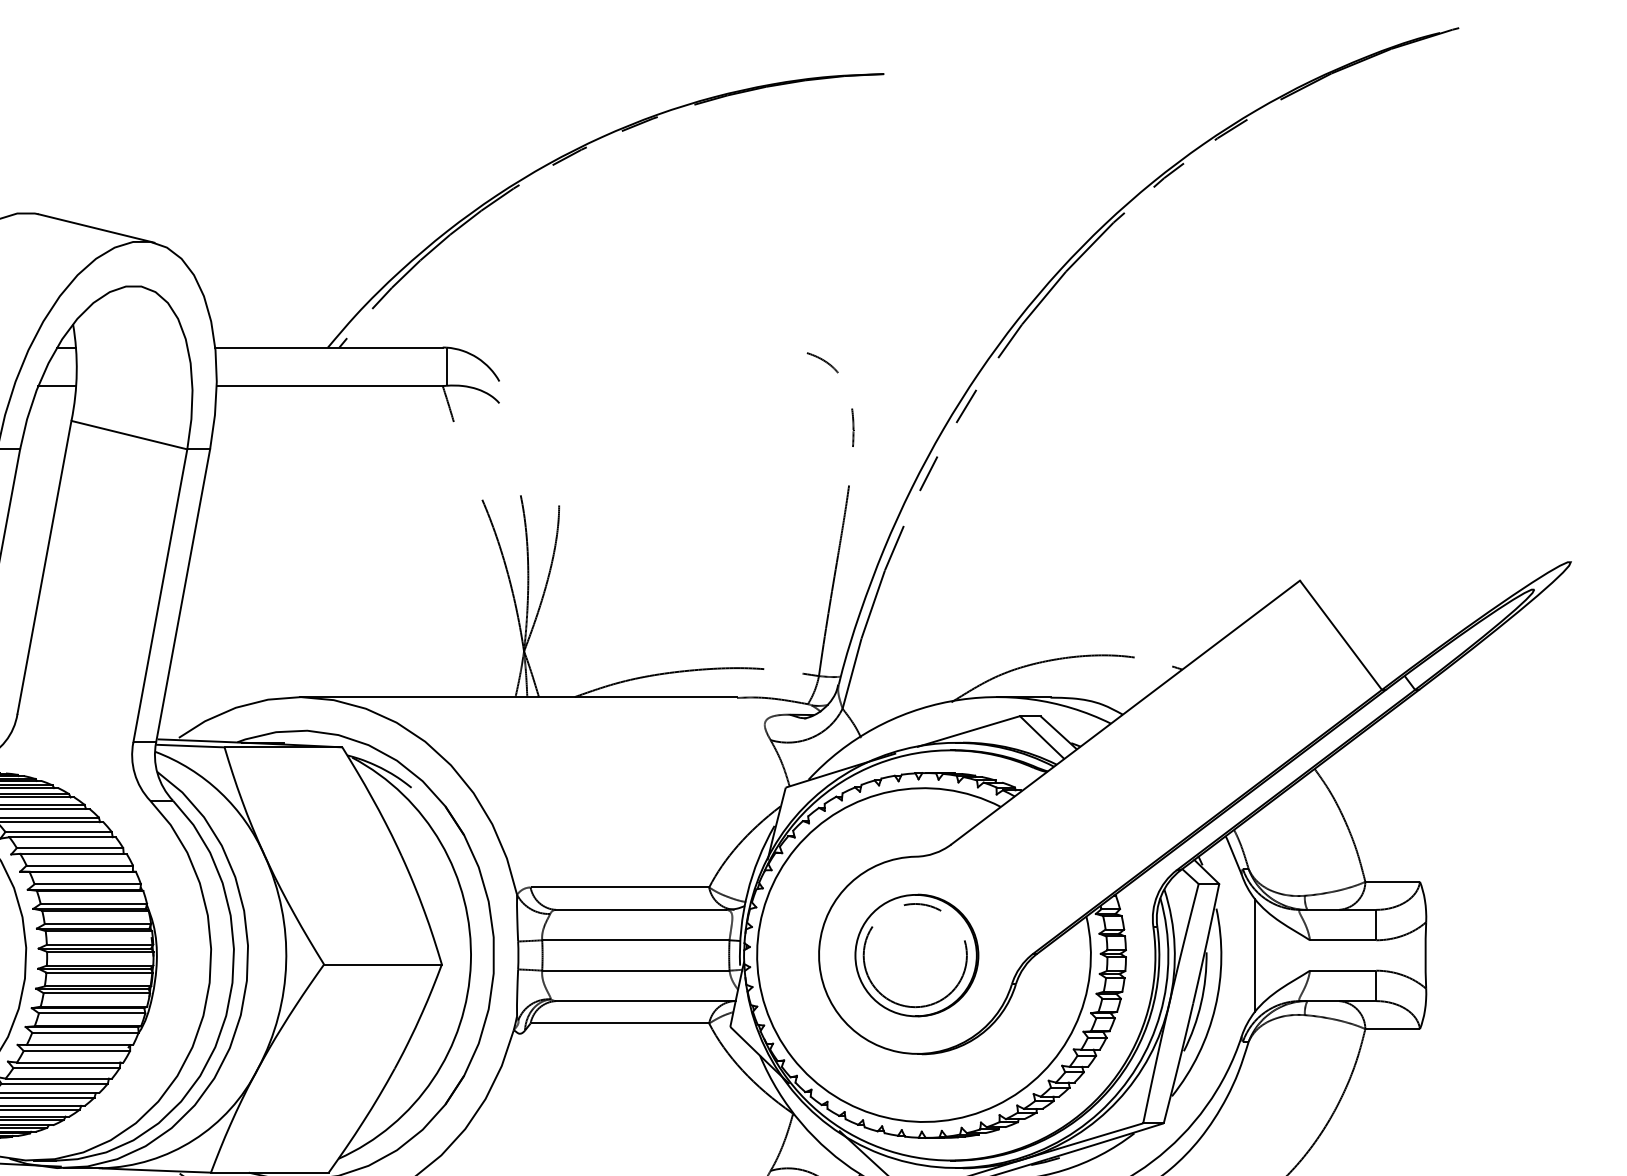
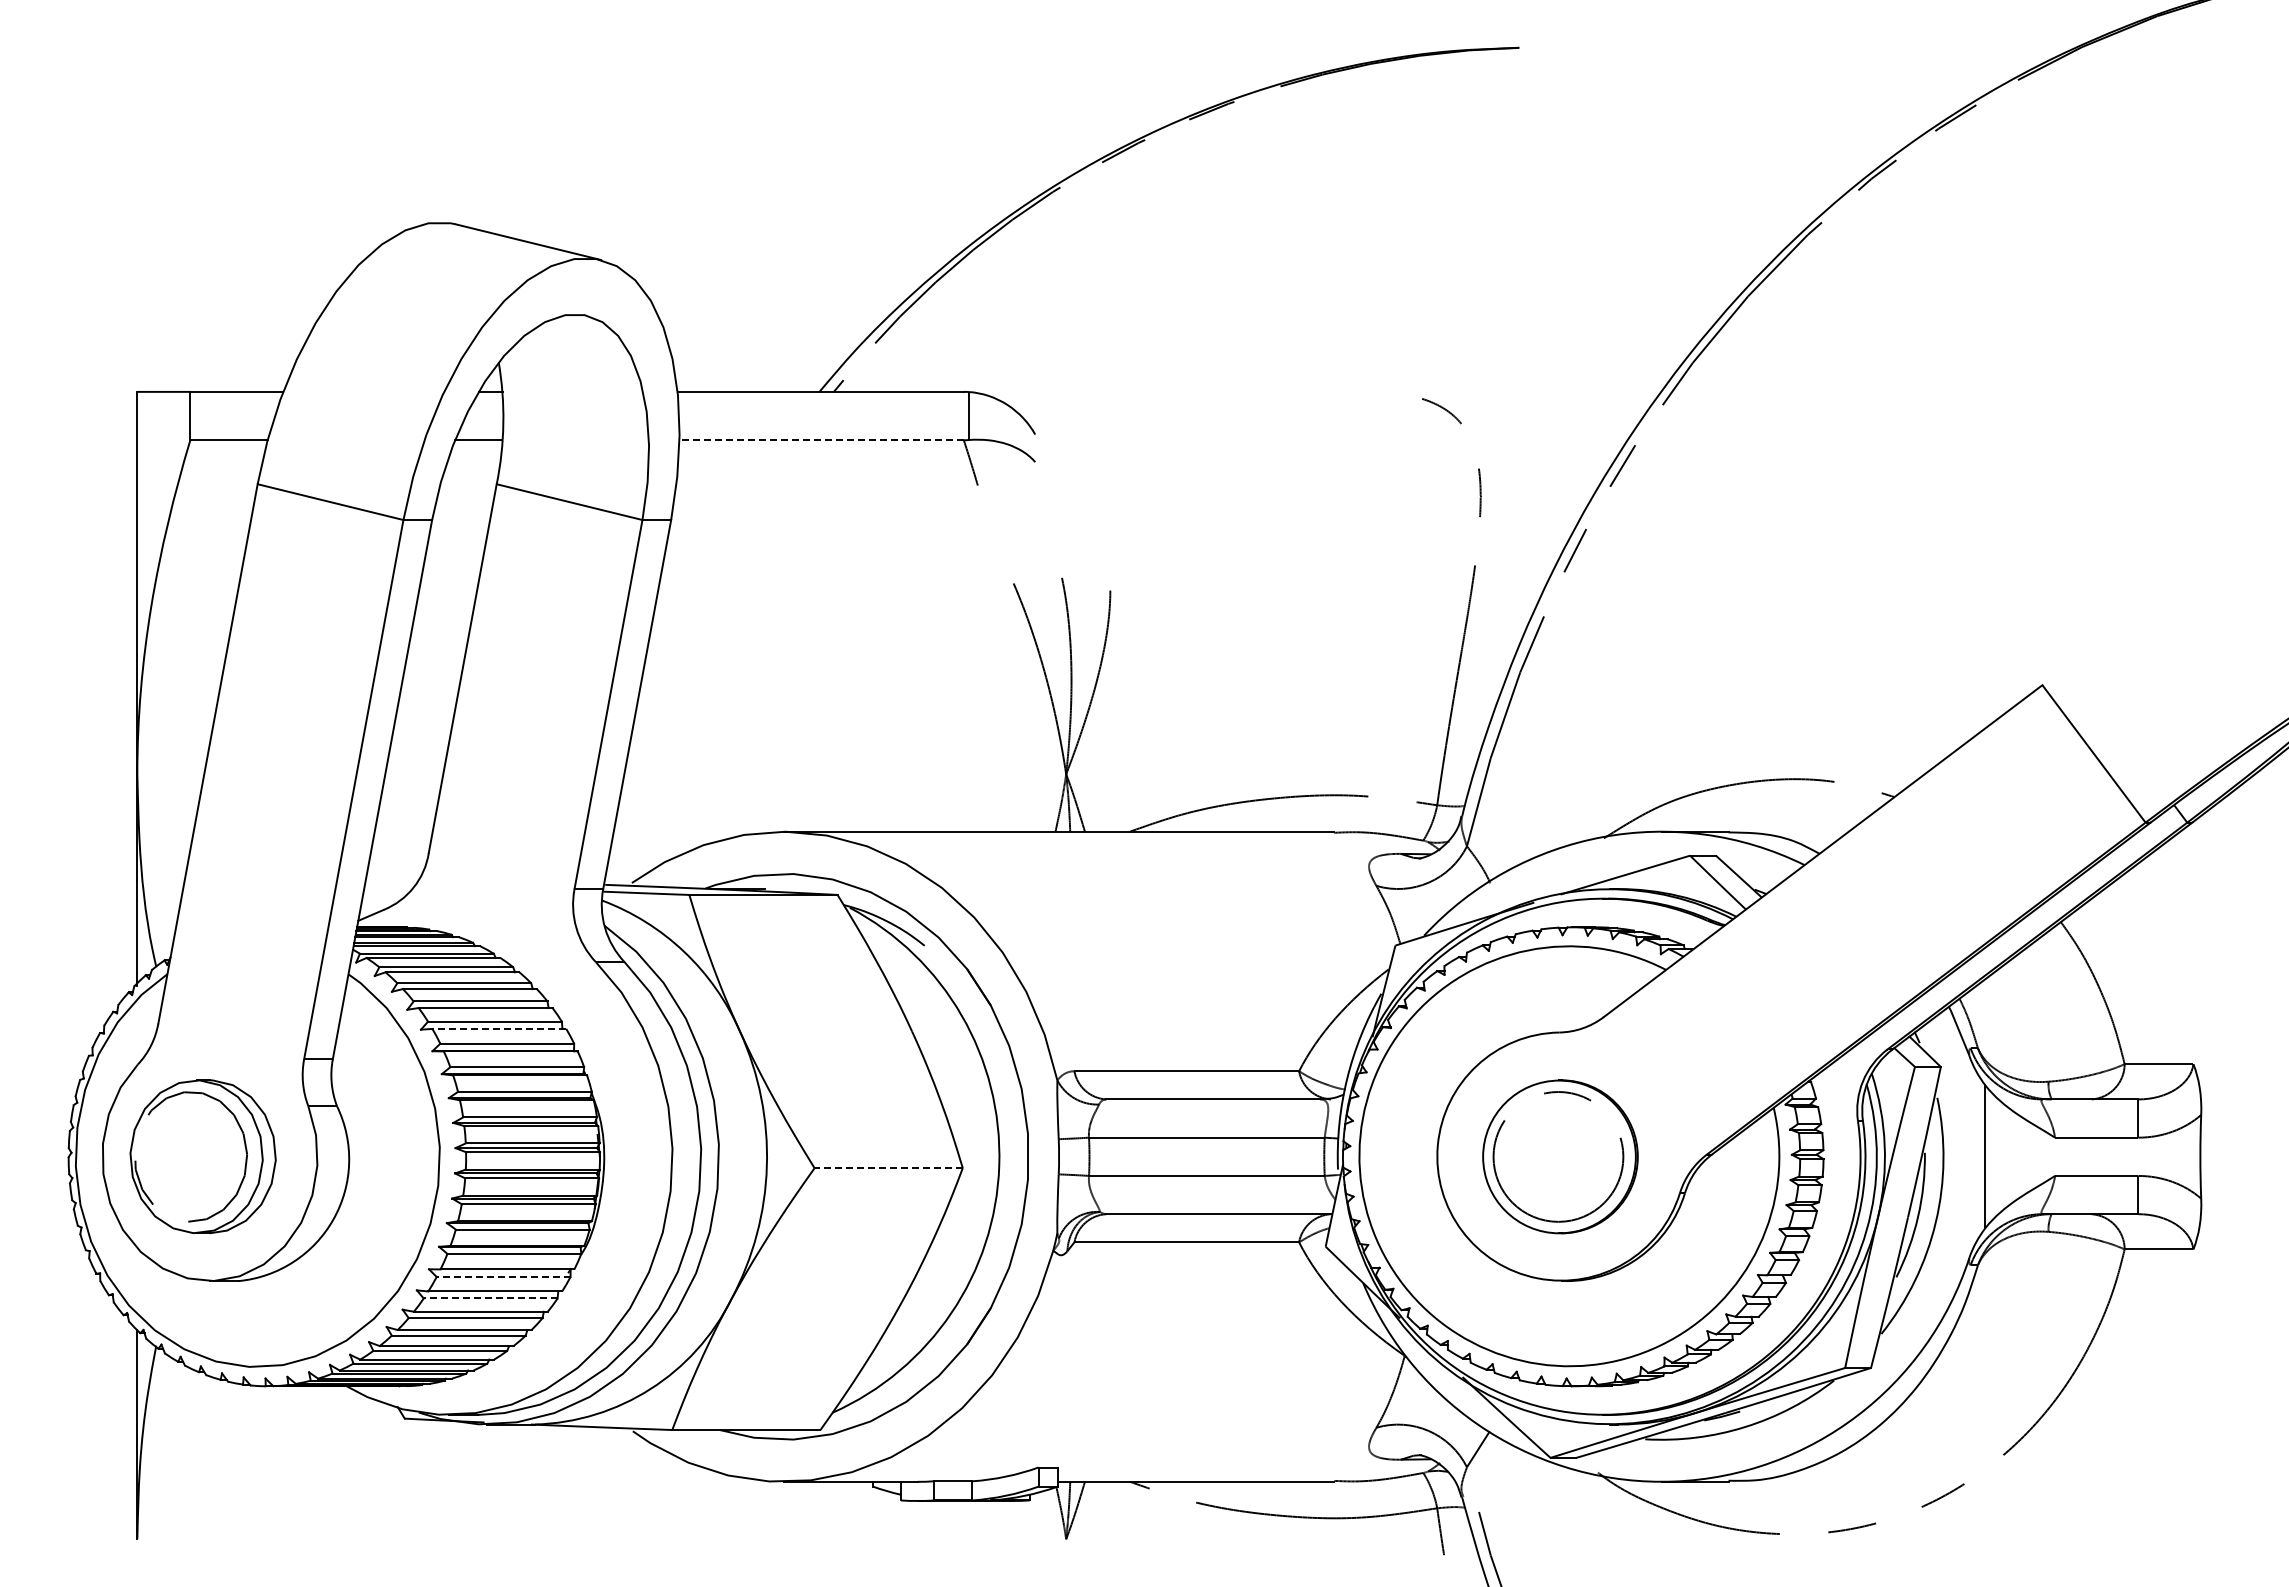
line: (329, 386) -> (821, 440), solid -> dashed
line: (73, 853) -> (499, 1028), solid -> dashed
line: (382, 964) -> (888, 1168), solid -> dashed
line: (76, 1050) -> (503, 1276), solid -> dashed
line: (66, 1068) -> (490, 1298), solid -> dashed

